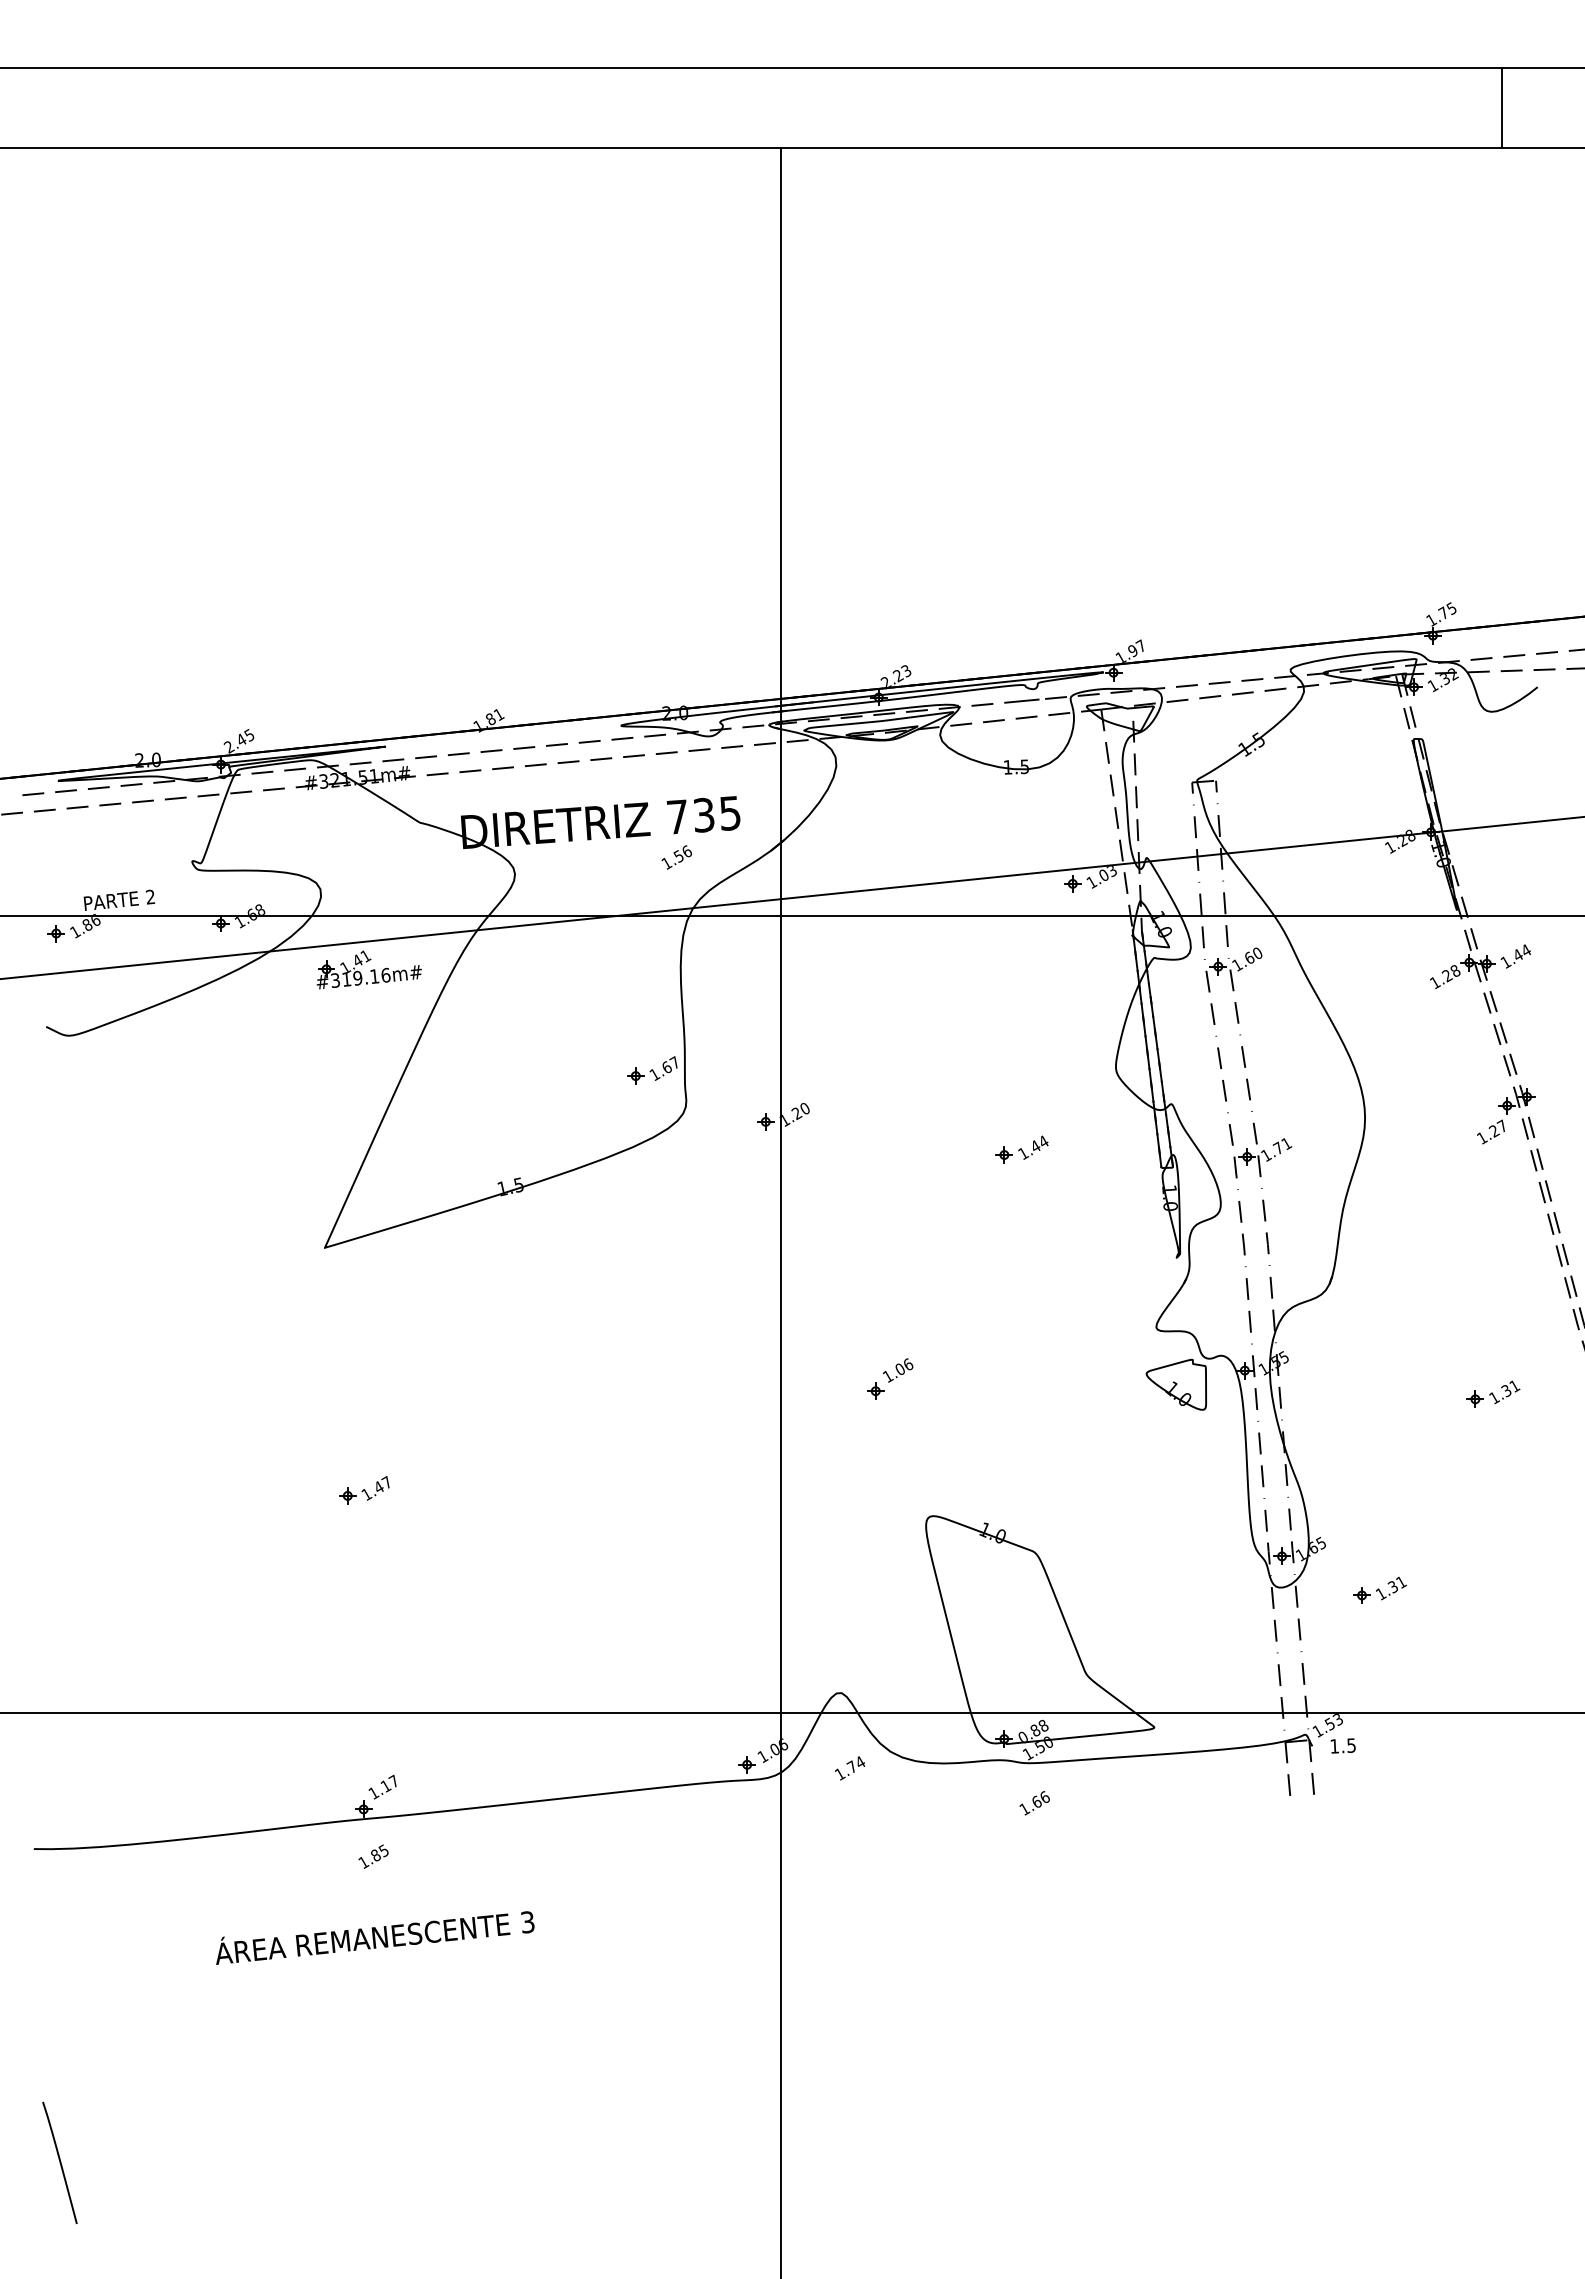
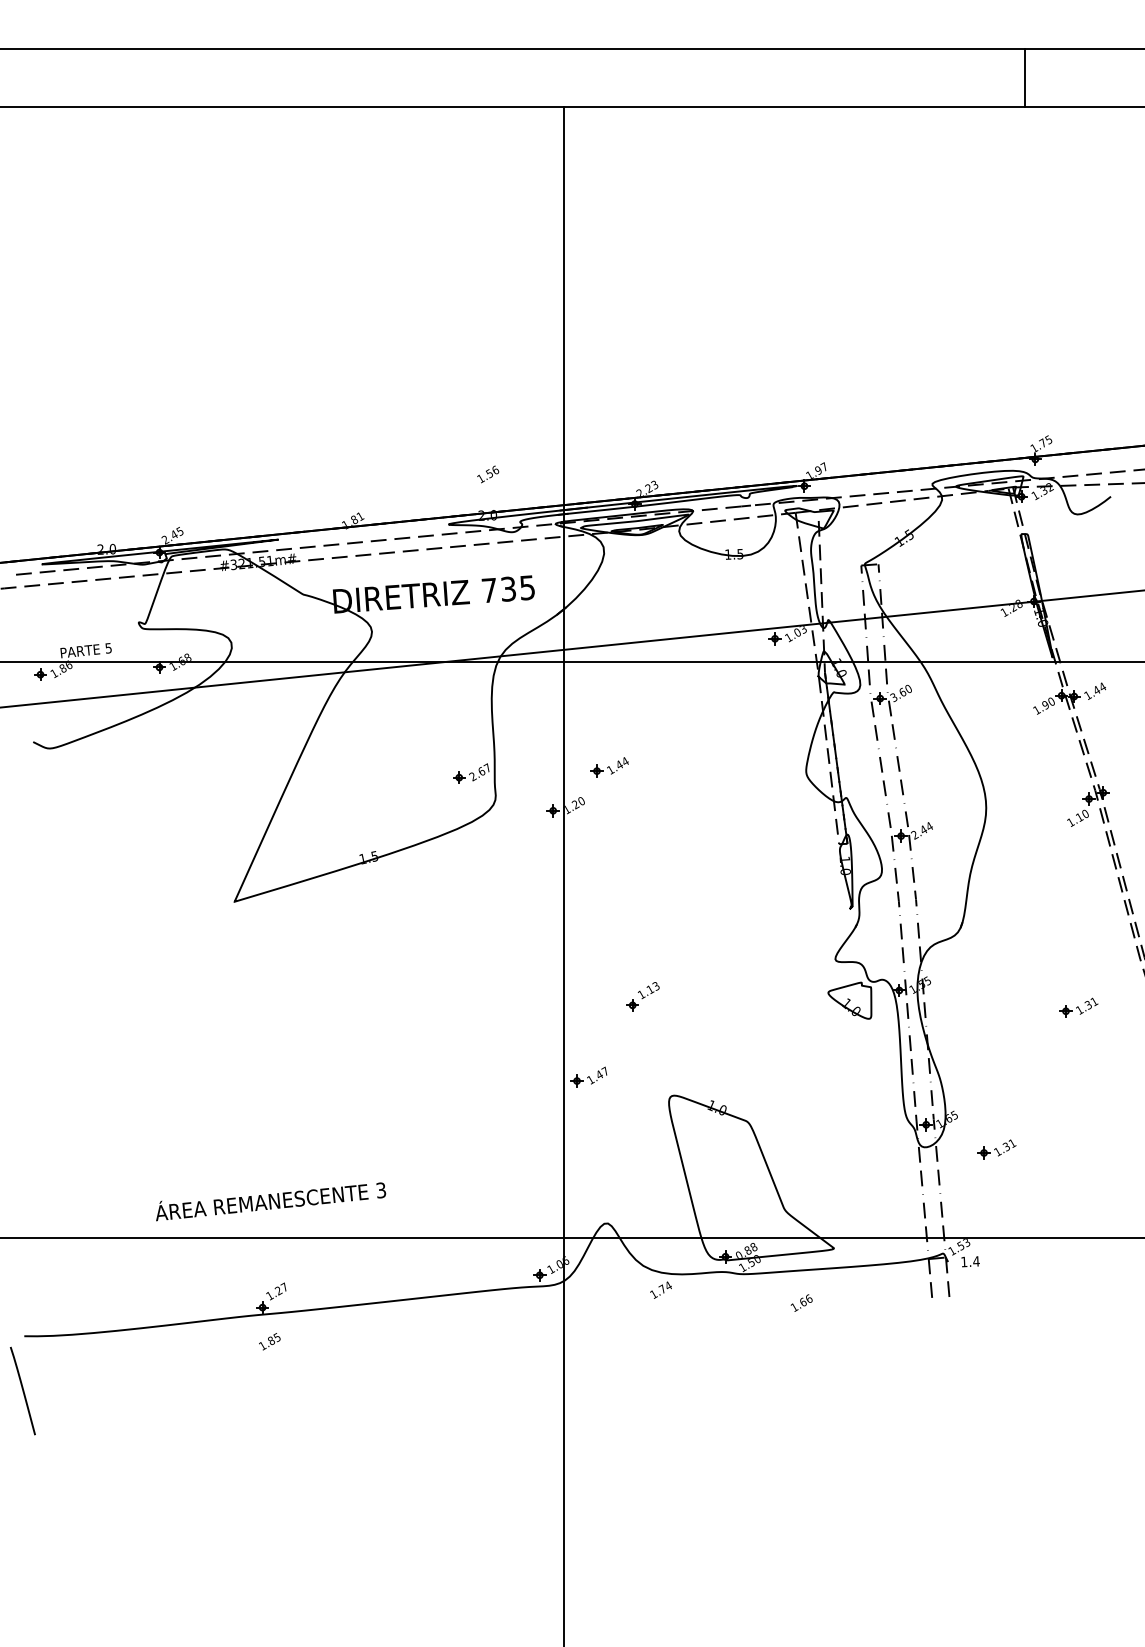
line: (1501, 108) -> (1024, 78), moved
text: (676, 857) -> (487, 474), moved
text: (150, 896) -> (108, 647), 2 -> 5
text: (1237, 965) -> (894, 697), 1.60 -> 3.60
part: (368, 969) -> (266, 700), removed
text: (1450, 973) -> (1047, 703), 1.28 -> 1.90
line: (1146, 1048) -> (828, 757), removed
text: (654, 1074) -> (472, 776), 1.67 -> 2.67
text: (1497, 1128) -> (1081, 815), 1.27 -> 1.10
part: (1021, 1149) -> (609, 767), moved
text: (1276, 1149) -> (922, 830), 1.71 -> 2.44
text: (904, 1366) -> (653, 987), 1.06 -> 1.13
part: (364, 1490) -> (589, 1077), moved
text: (1351, 1745) -> (976, 1261), 1.5 -> 1.4
text: (850, 1768) -> (661, 1290), moved
text: (384, 1786) -> (277, 1291), 1.17 -> 1.27
text: (1034, 1803) -> (801, 1303), moved
text: (375, 1937) -> (271, 1201), moved
line: (59, 2162) -> (22, 1390), moved

